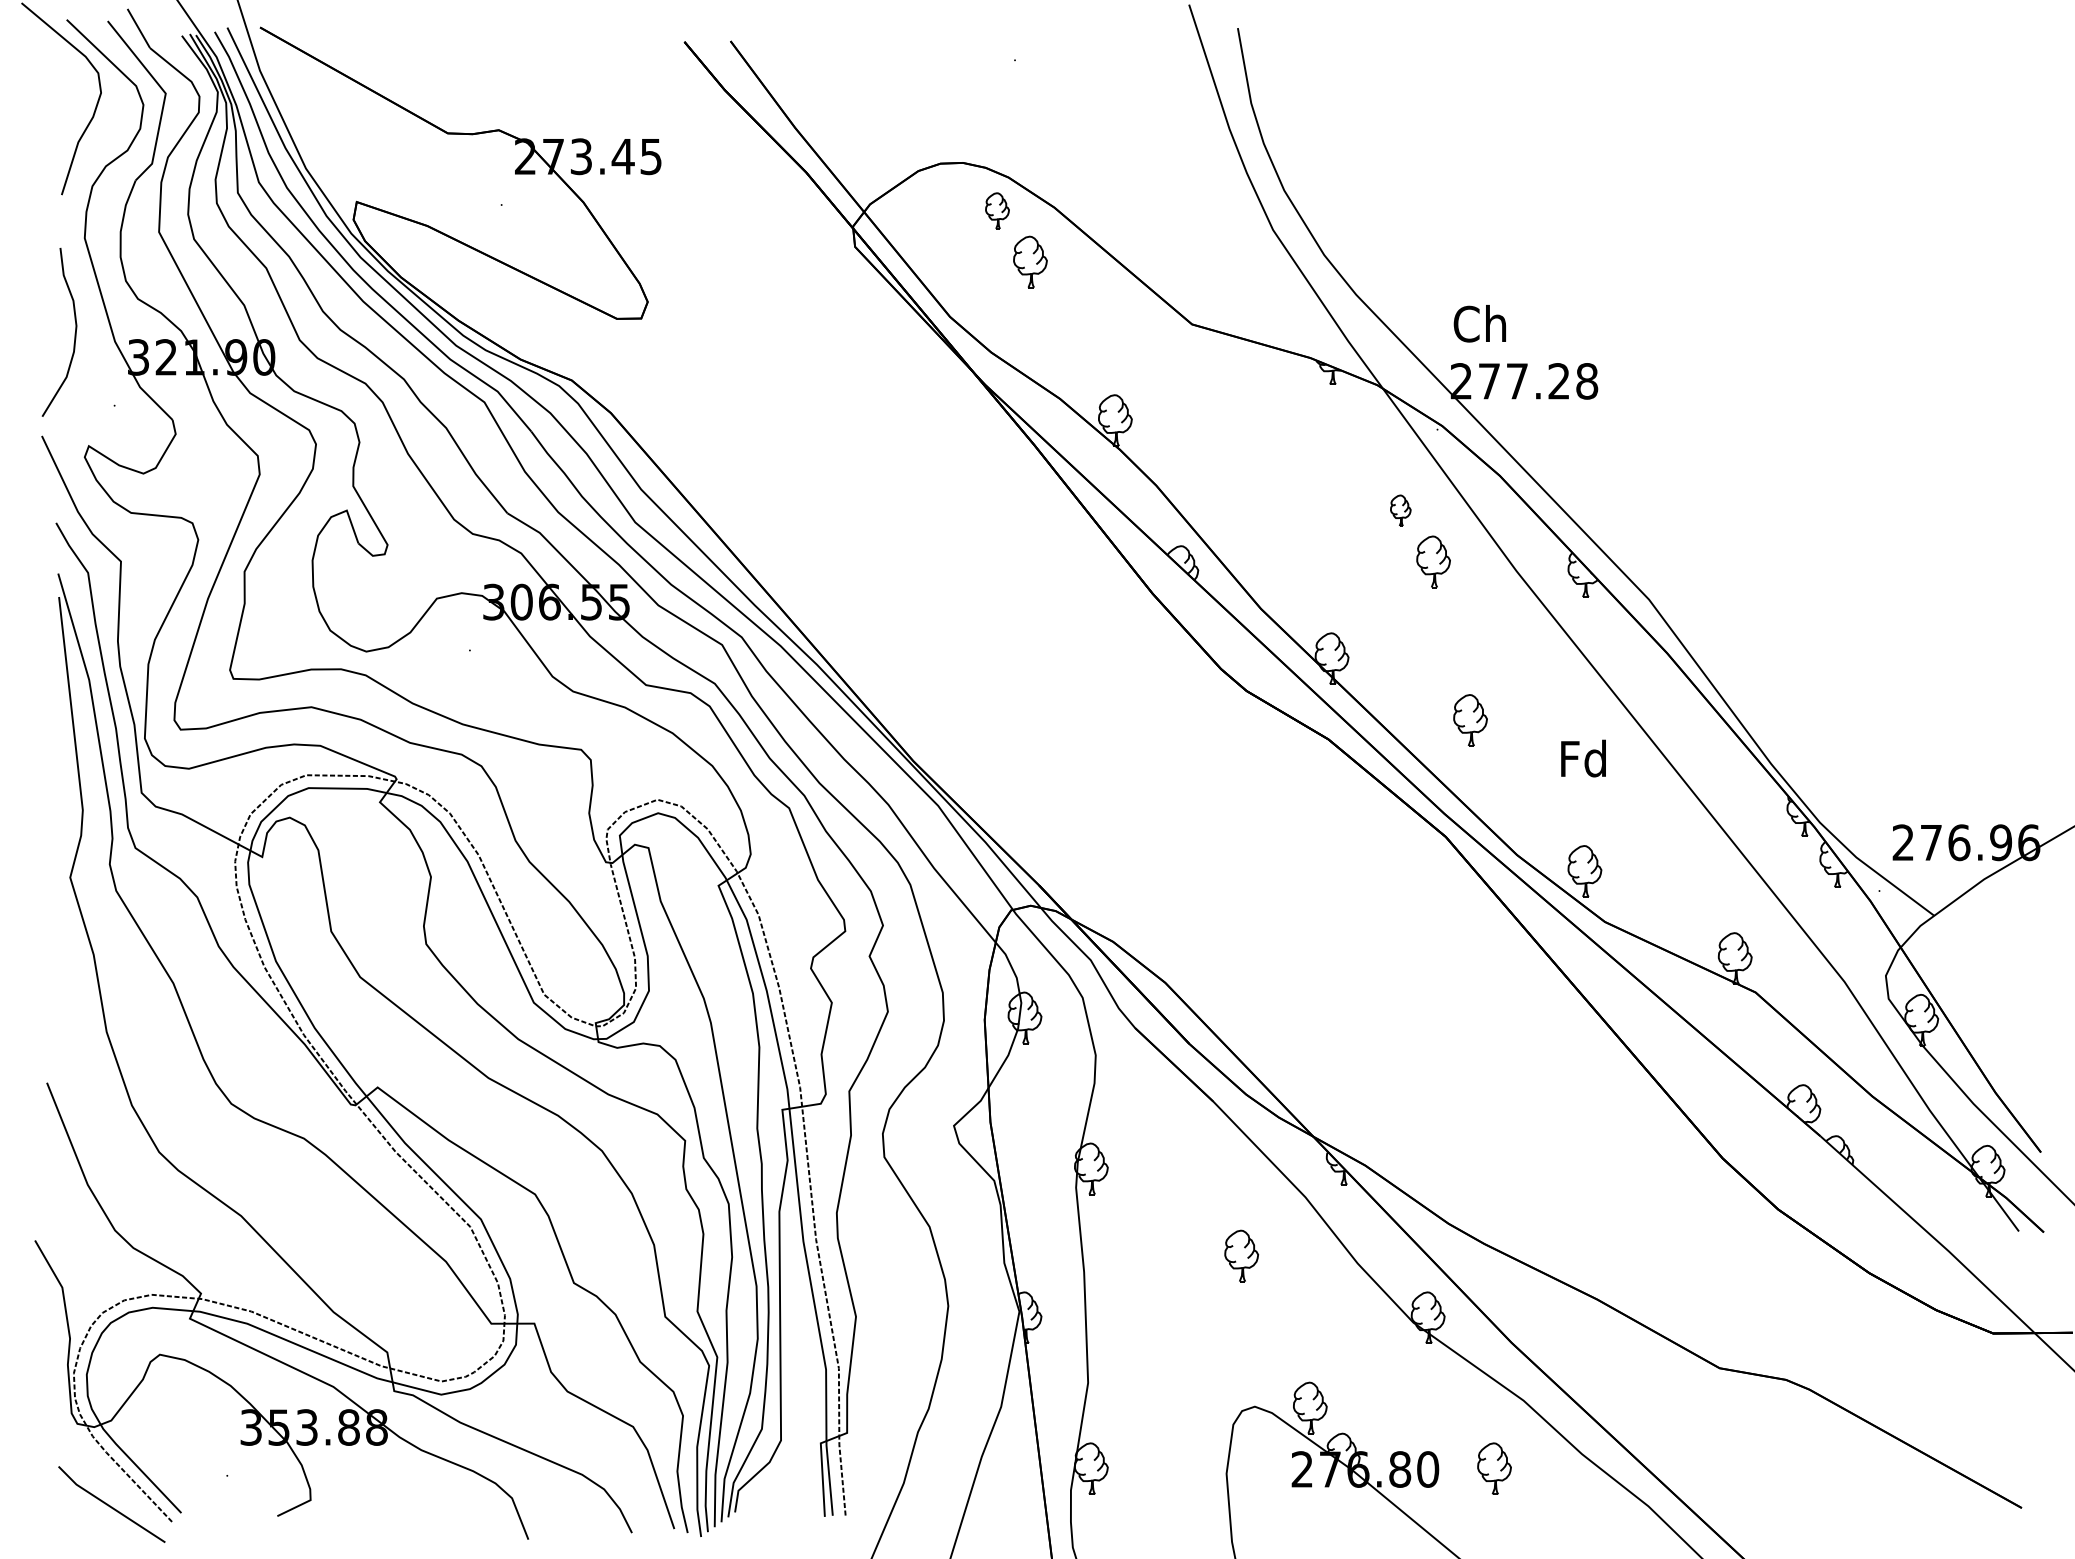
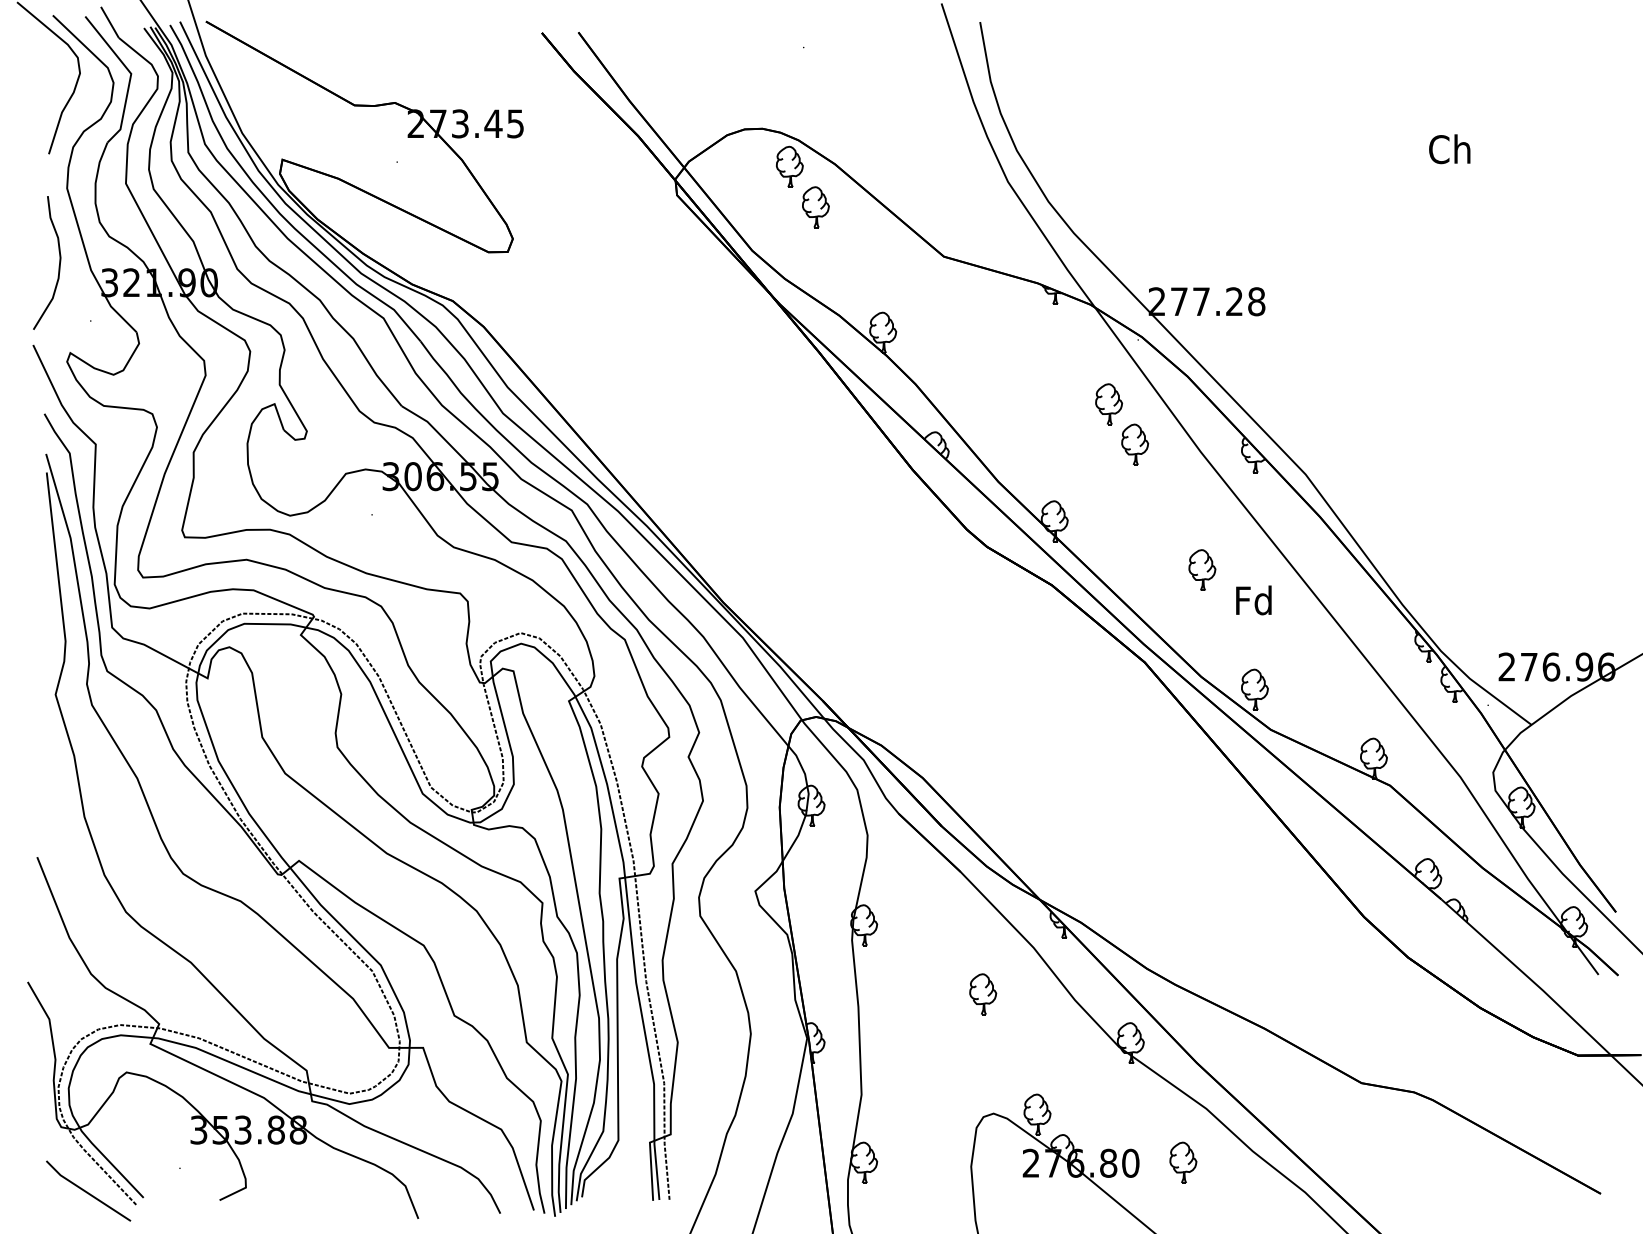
part: (997, 210) -> (789, 166), size x1.43
text: (1479, 323) -> (1449, 149), moved
part: (1400, 510) -> (1108, 404), size x1.67
part: (1470, 720) -> (1202, 570), moved

